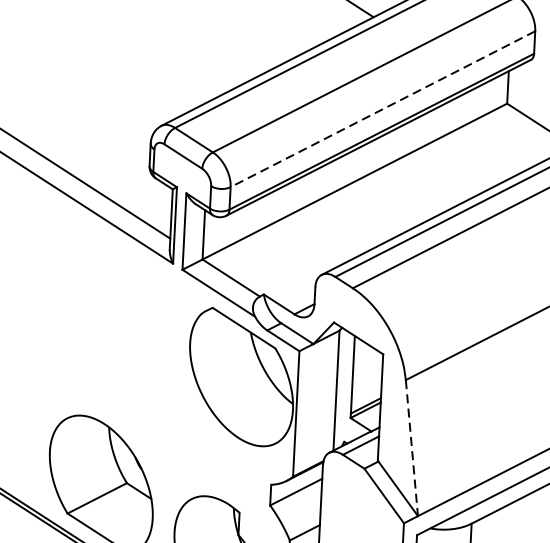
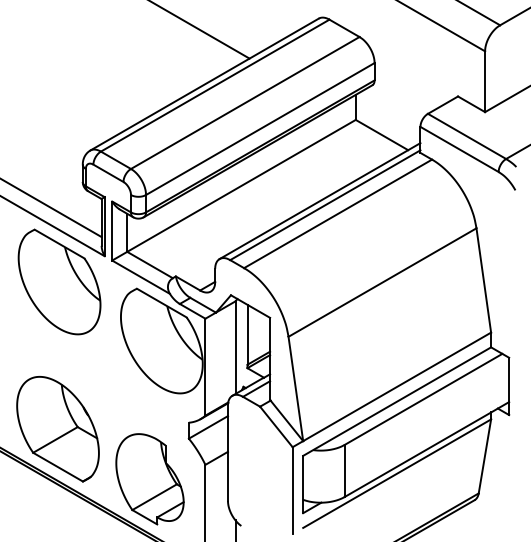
line: (383, 109) -> (260, 129), dashed -> solid
part: (112, 293) -> (59, 281), added
line: (411, 447) -> (295, 388), dashed -> solid

